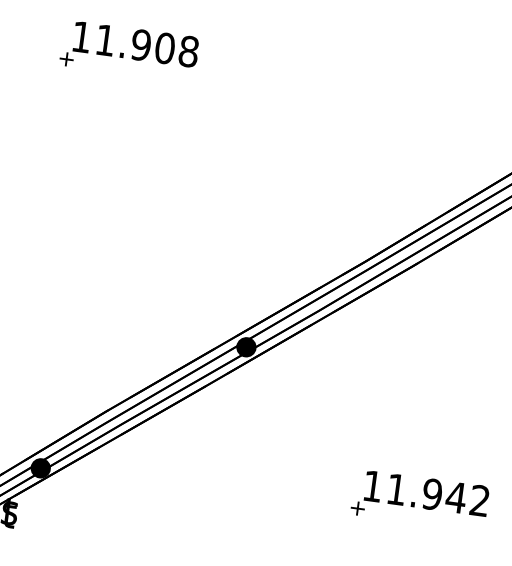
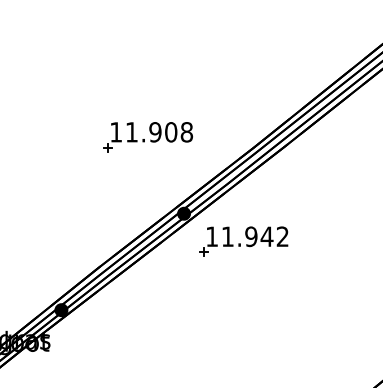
part: (128, 51) -> (147, 137), moved
part: (419, 499) -> (243, 241), moved

